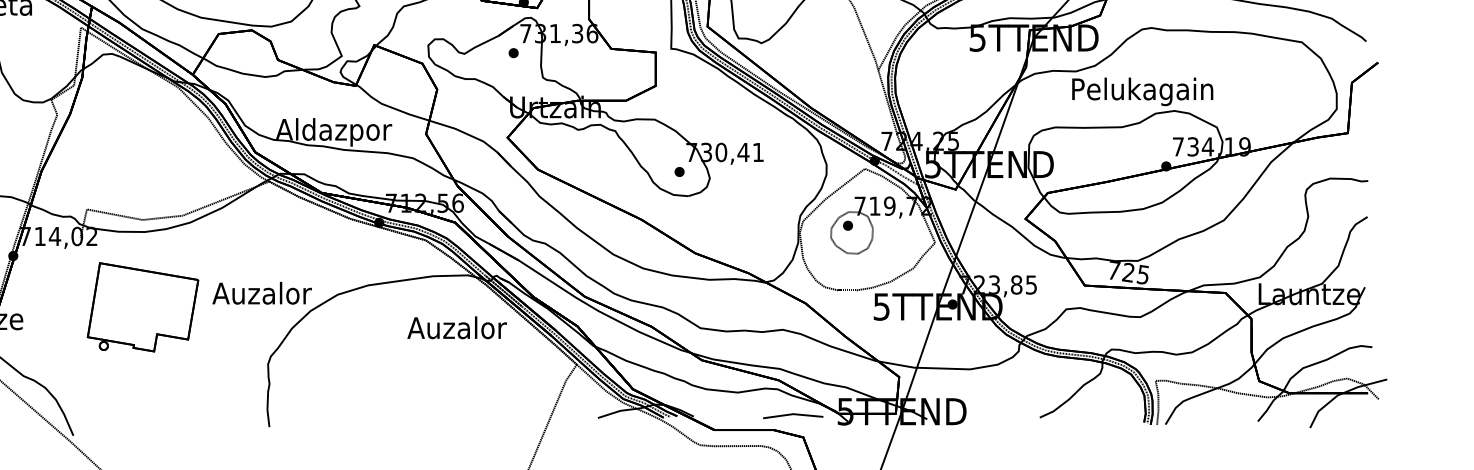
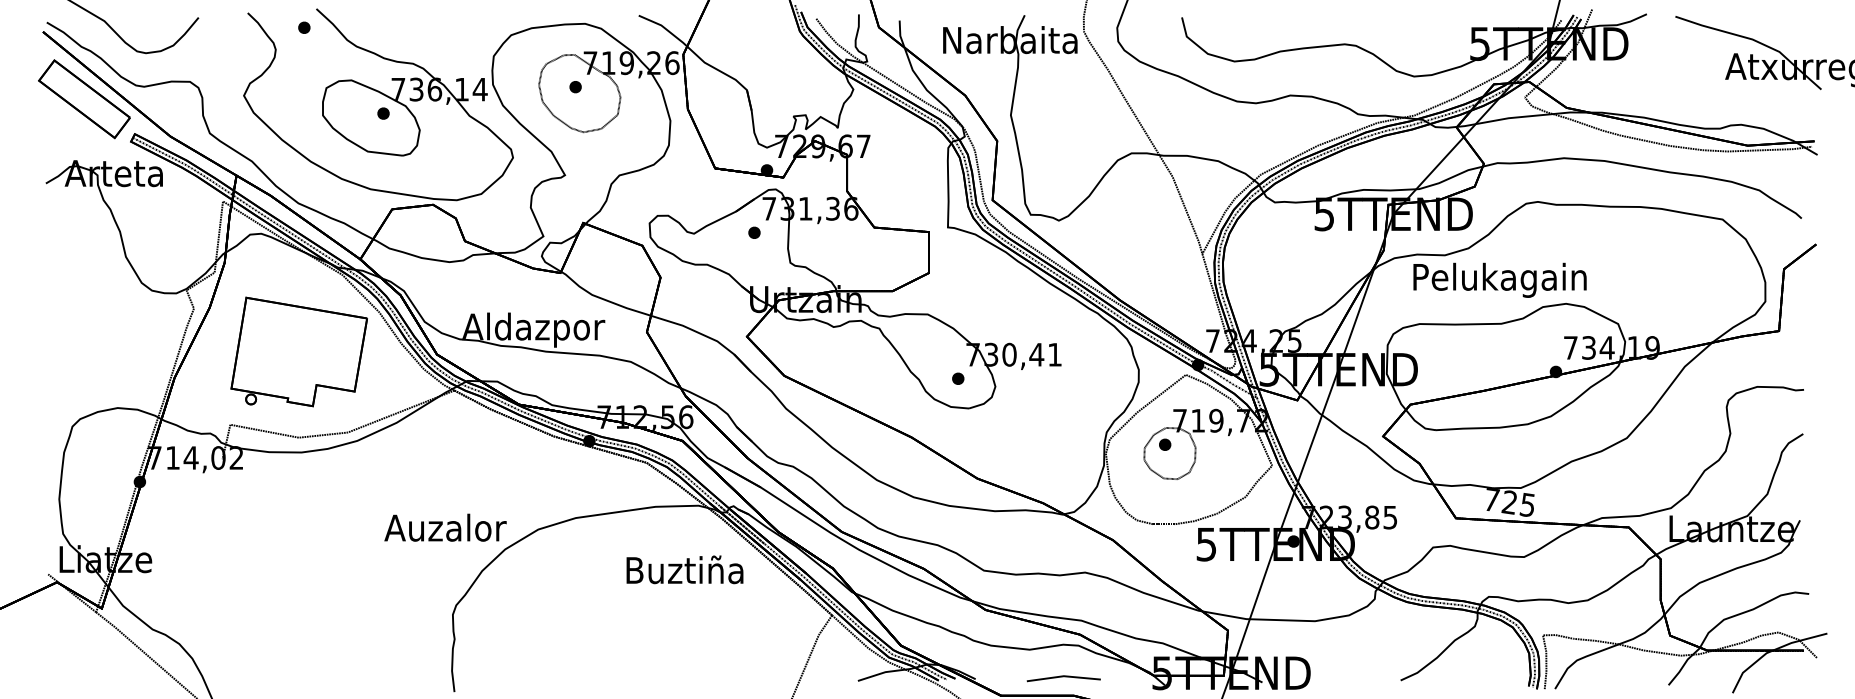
text: (1142, 91) -> (1499, 279), moved
part: (142, 306) -> (298, 351), moved
text: (457, 327) -> (685, 569), Auzalor -> Buztiña
line: (792, 415) -> (1063, 677), moved

